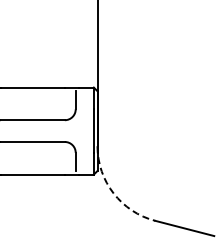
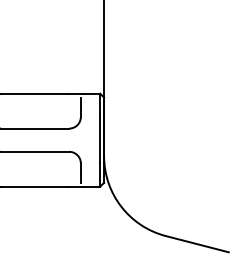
arc: (113, 193) -> (121, 206), dashed -> solid

